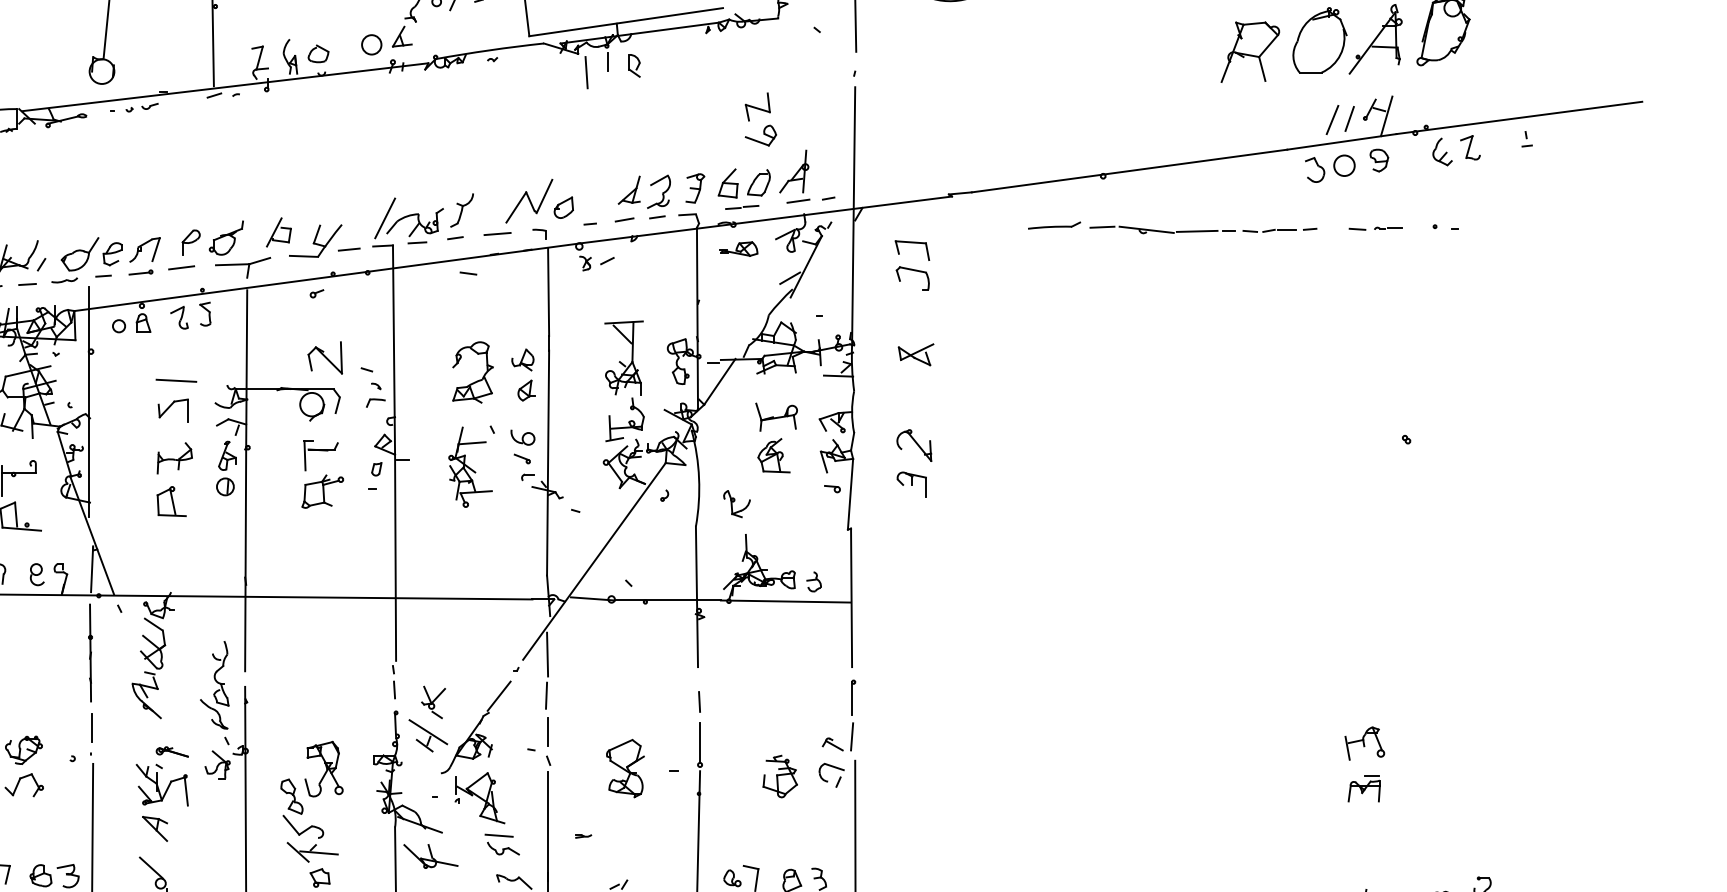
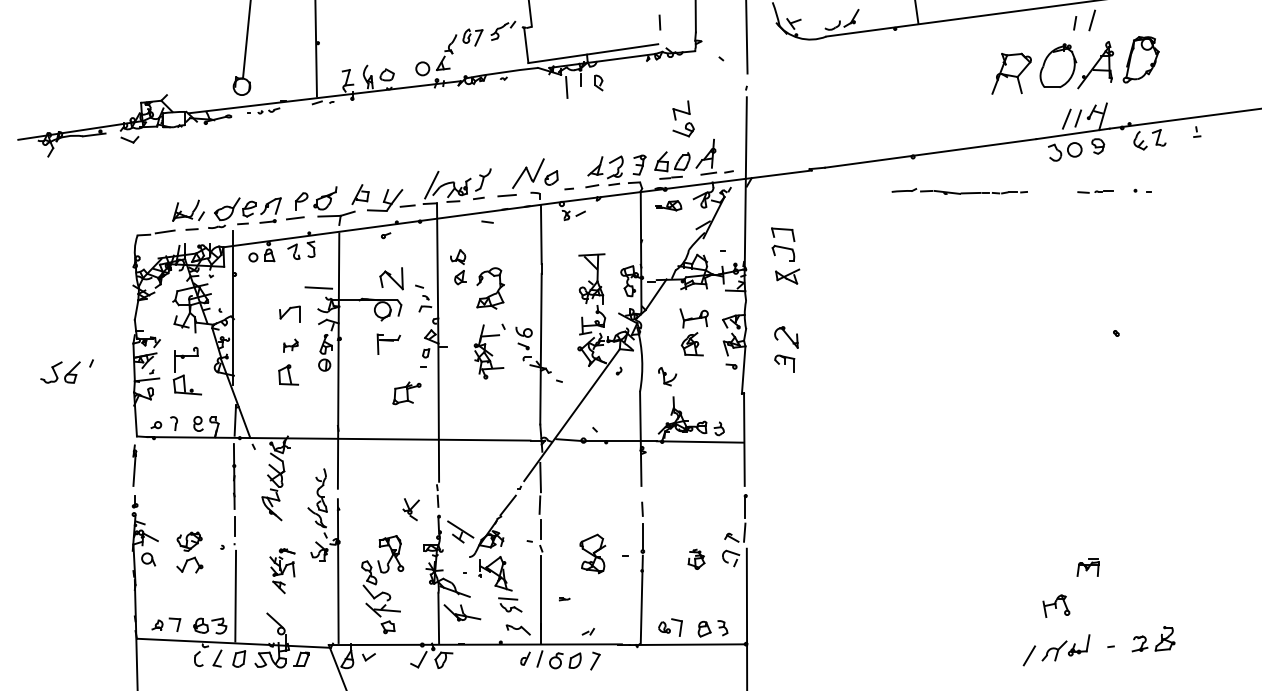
part: (1172, 227) -> (959, 191), size x0.7
part: (912, 265) -> (783, 244), moved
part: (523, 375) -> (458, 267), moved
line: (175, 379) -> (318, 287), moved
part: (174, 457) -> (290, 345), size x0.6
part: (322, 491) -> (406, 393), moved
part: (432, 702) -> (410, 509), moved
part: (1364, 742) -> (1056, 605), moved
part: (780, 776) -> (696, 559), size x0.7
part: (162, 793) -> (282, 570), size x0.7

